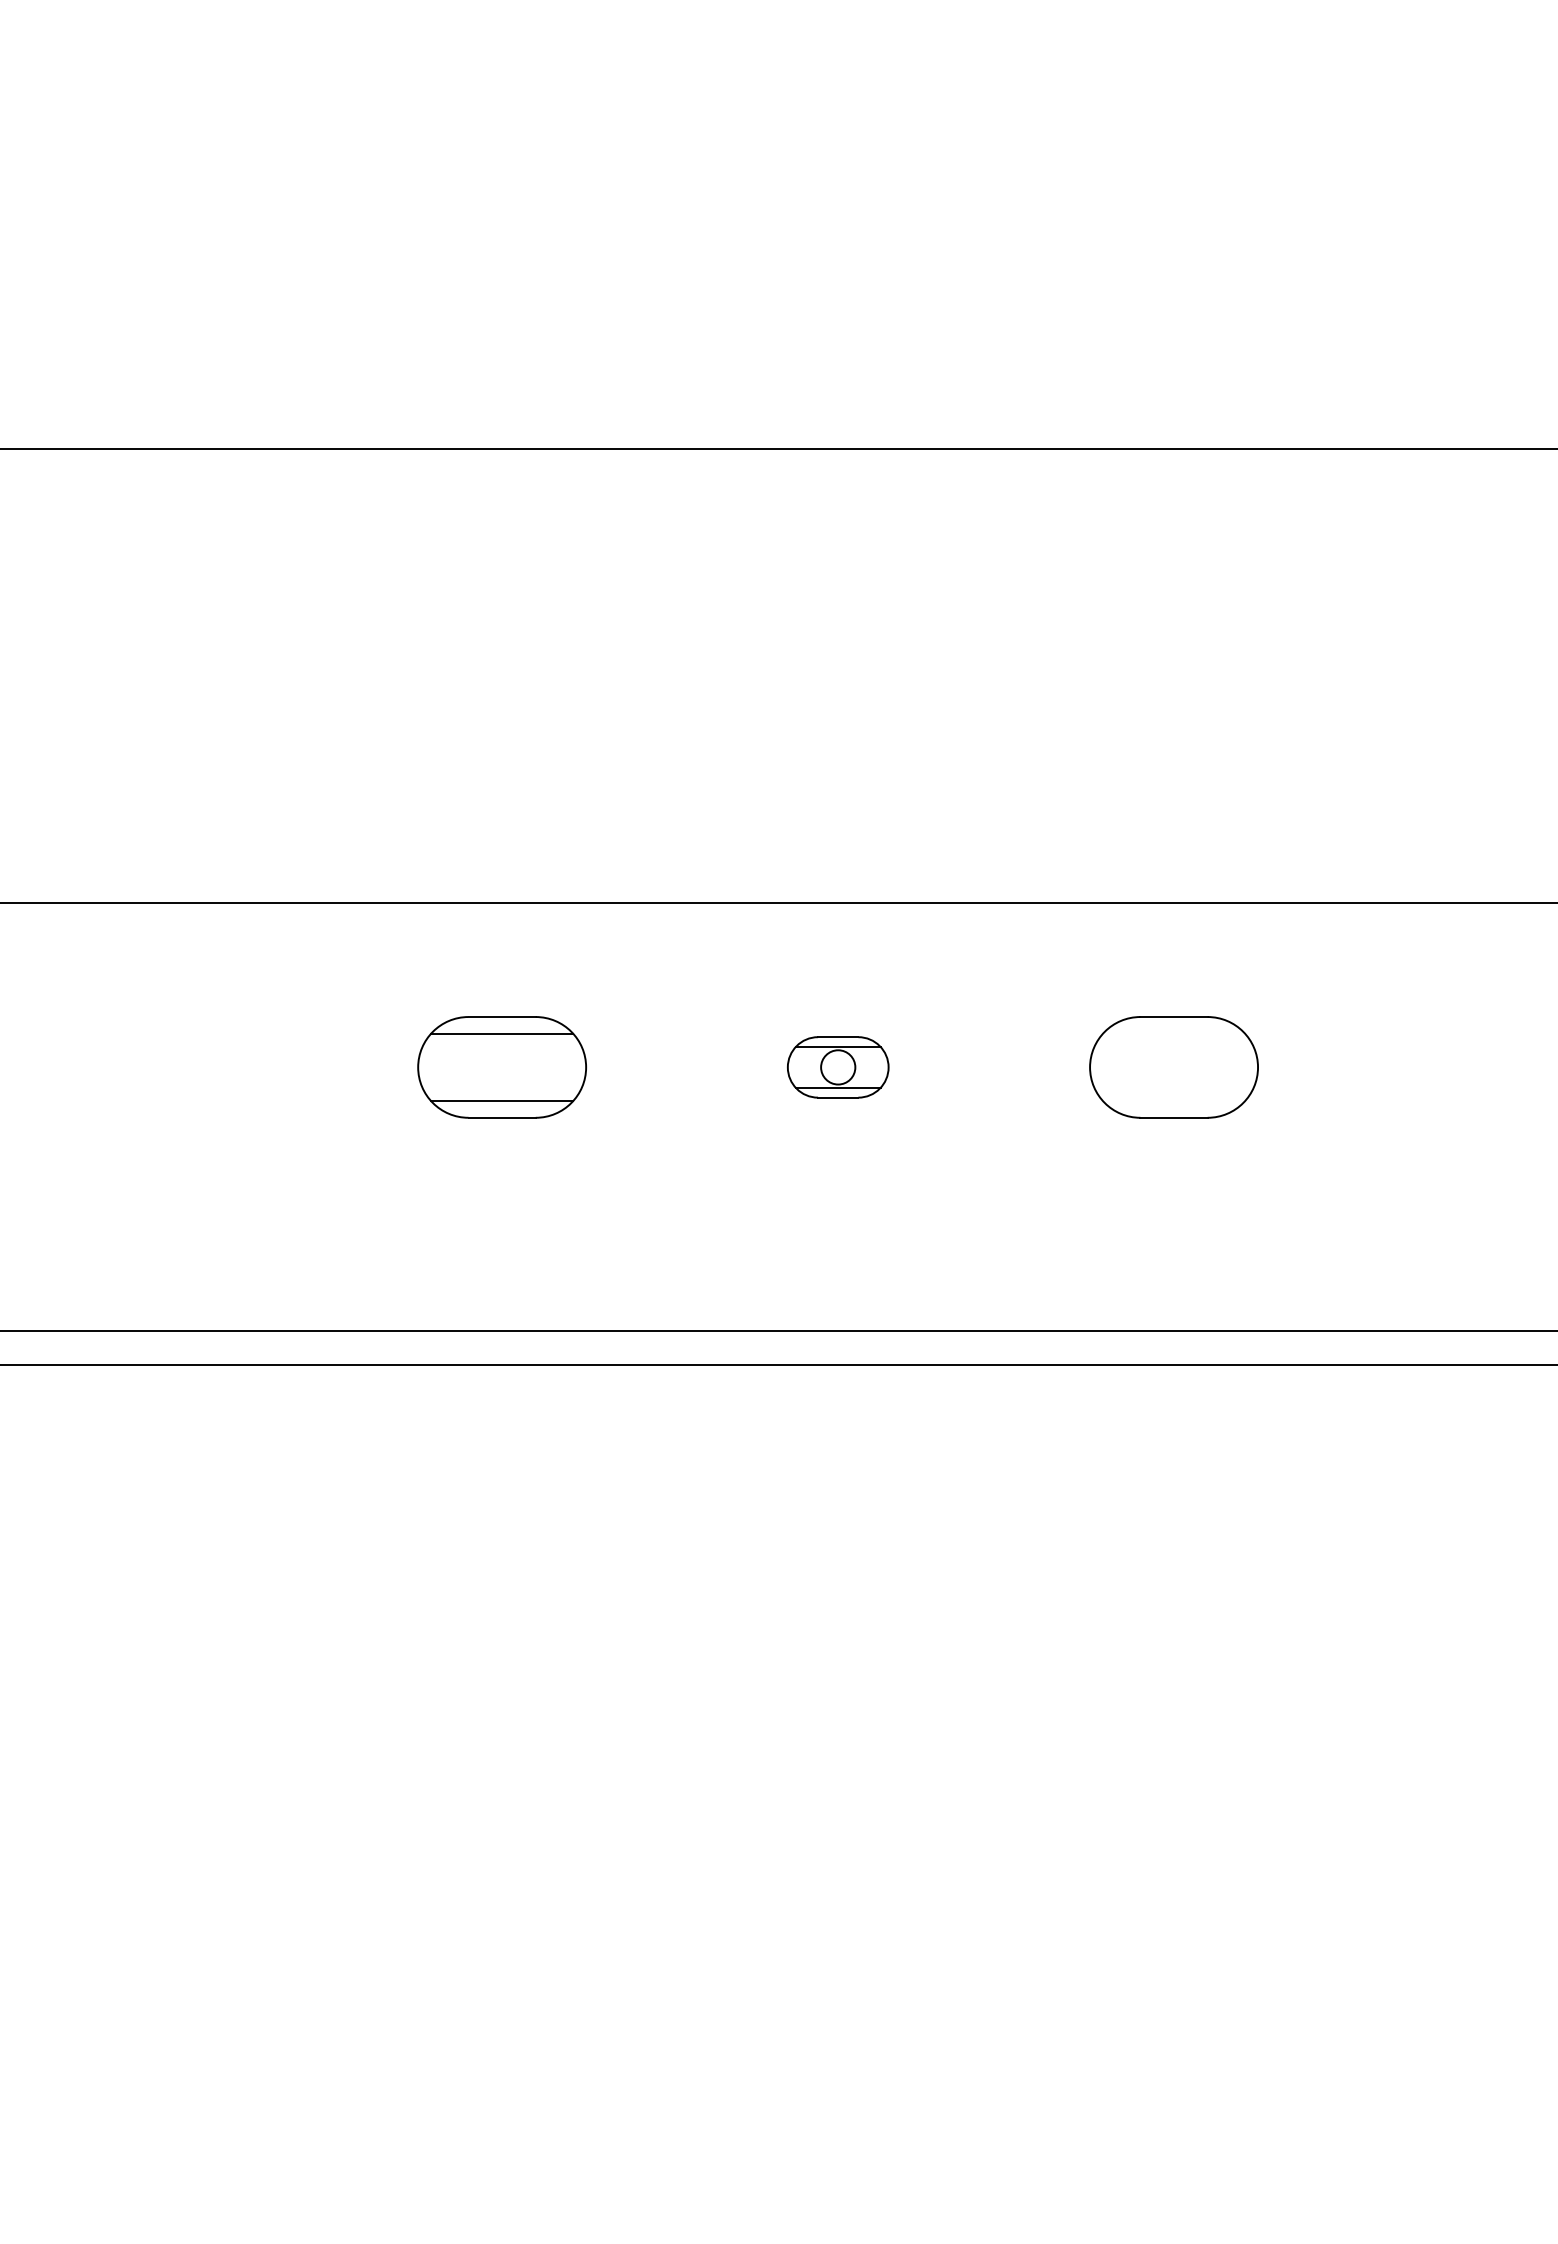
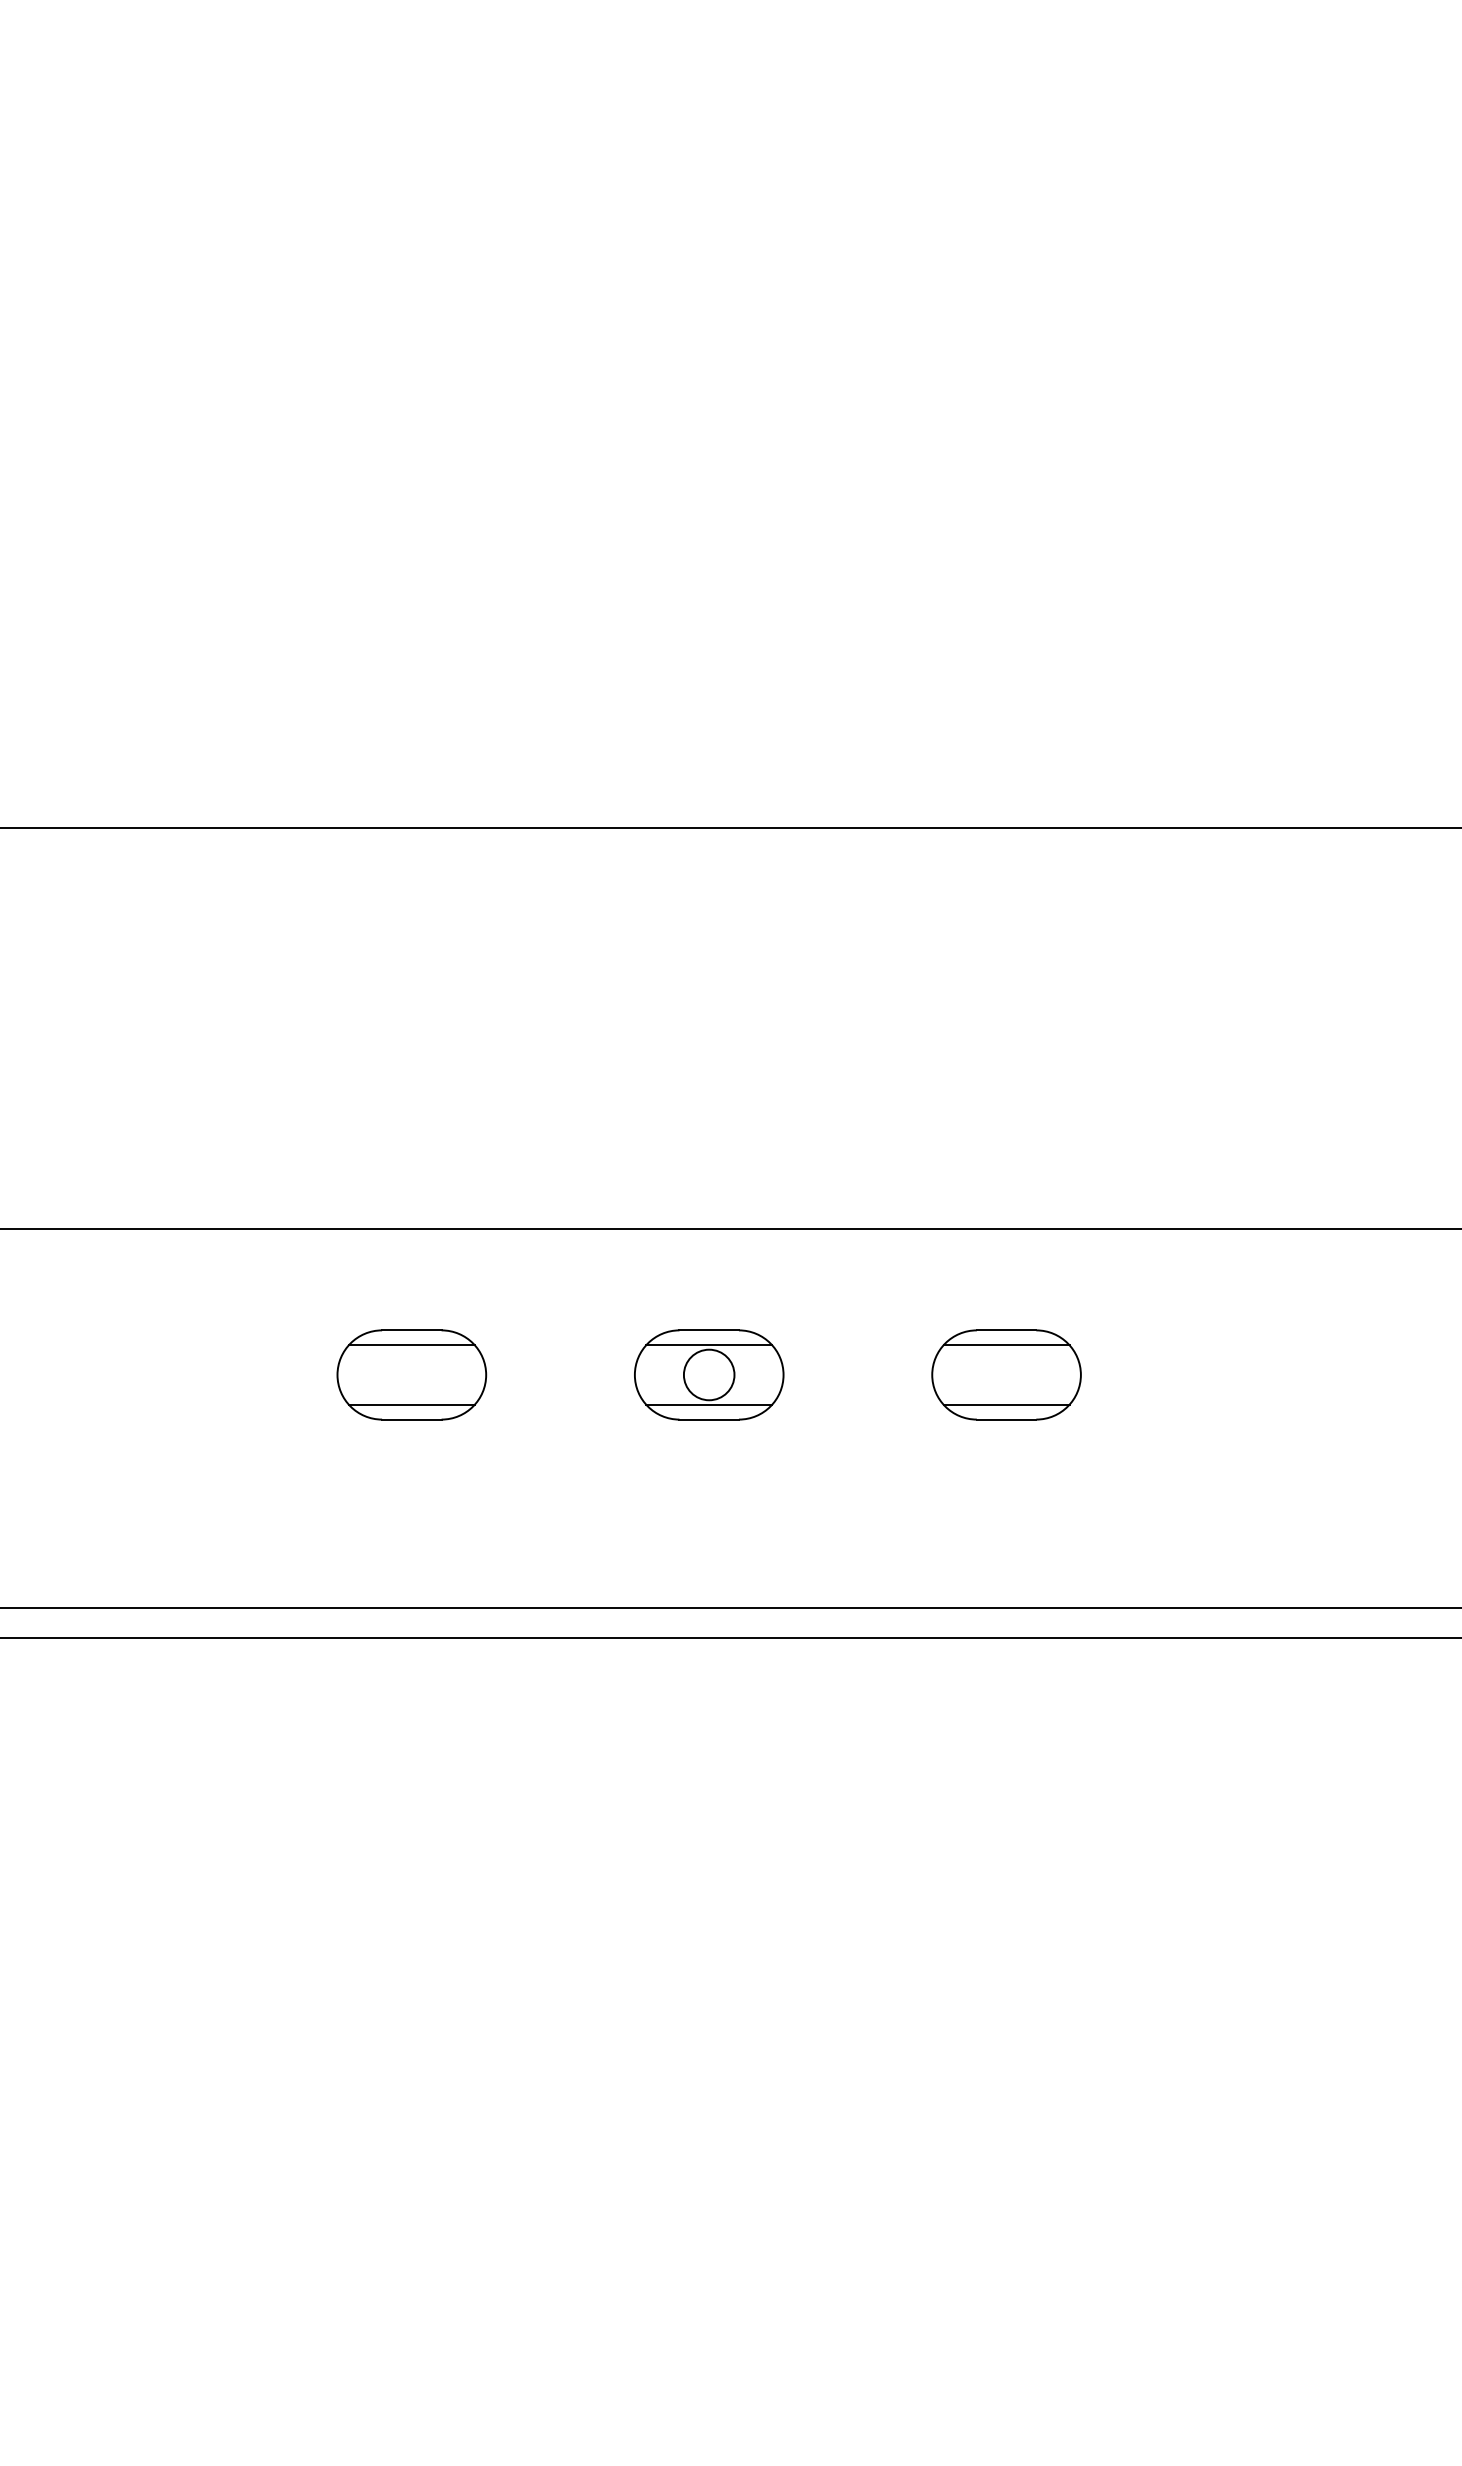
line: (1173, 1034) -> (1006, 1345), added
part: (838, 1066) -> (709, 1374), size x1.67
line: (1173, 1100) -> (1006, 1404), added

